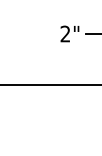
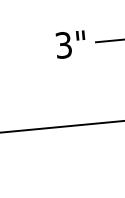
text: (65, 34) -> (63, 45), 2" -> 3"

